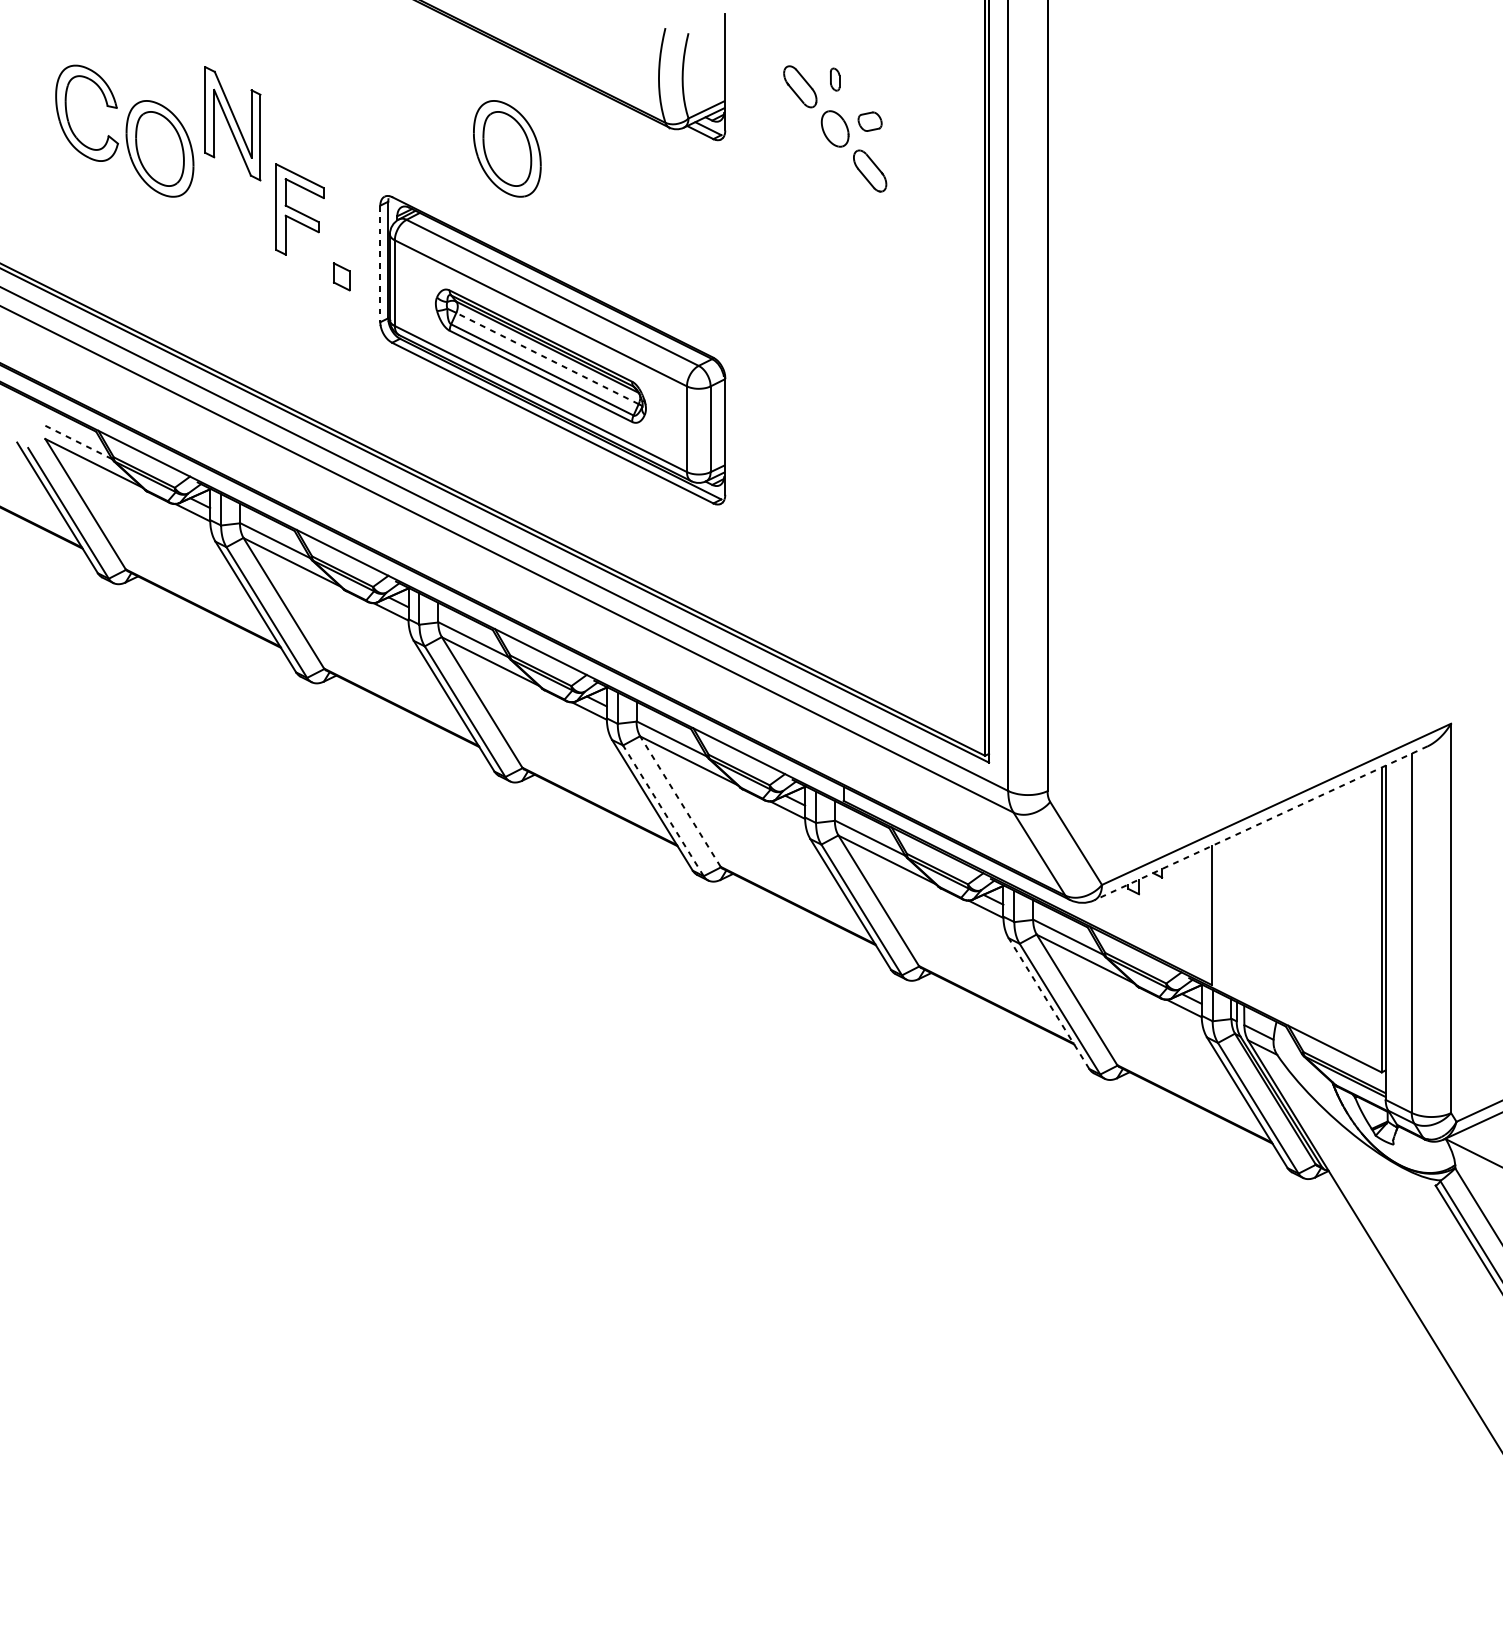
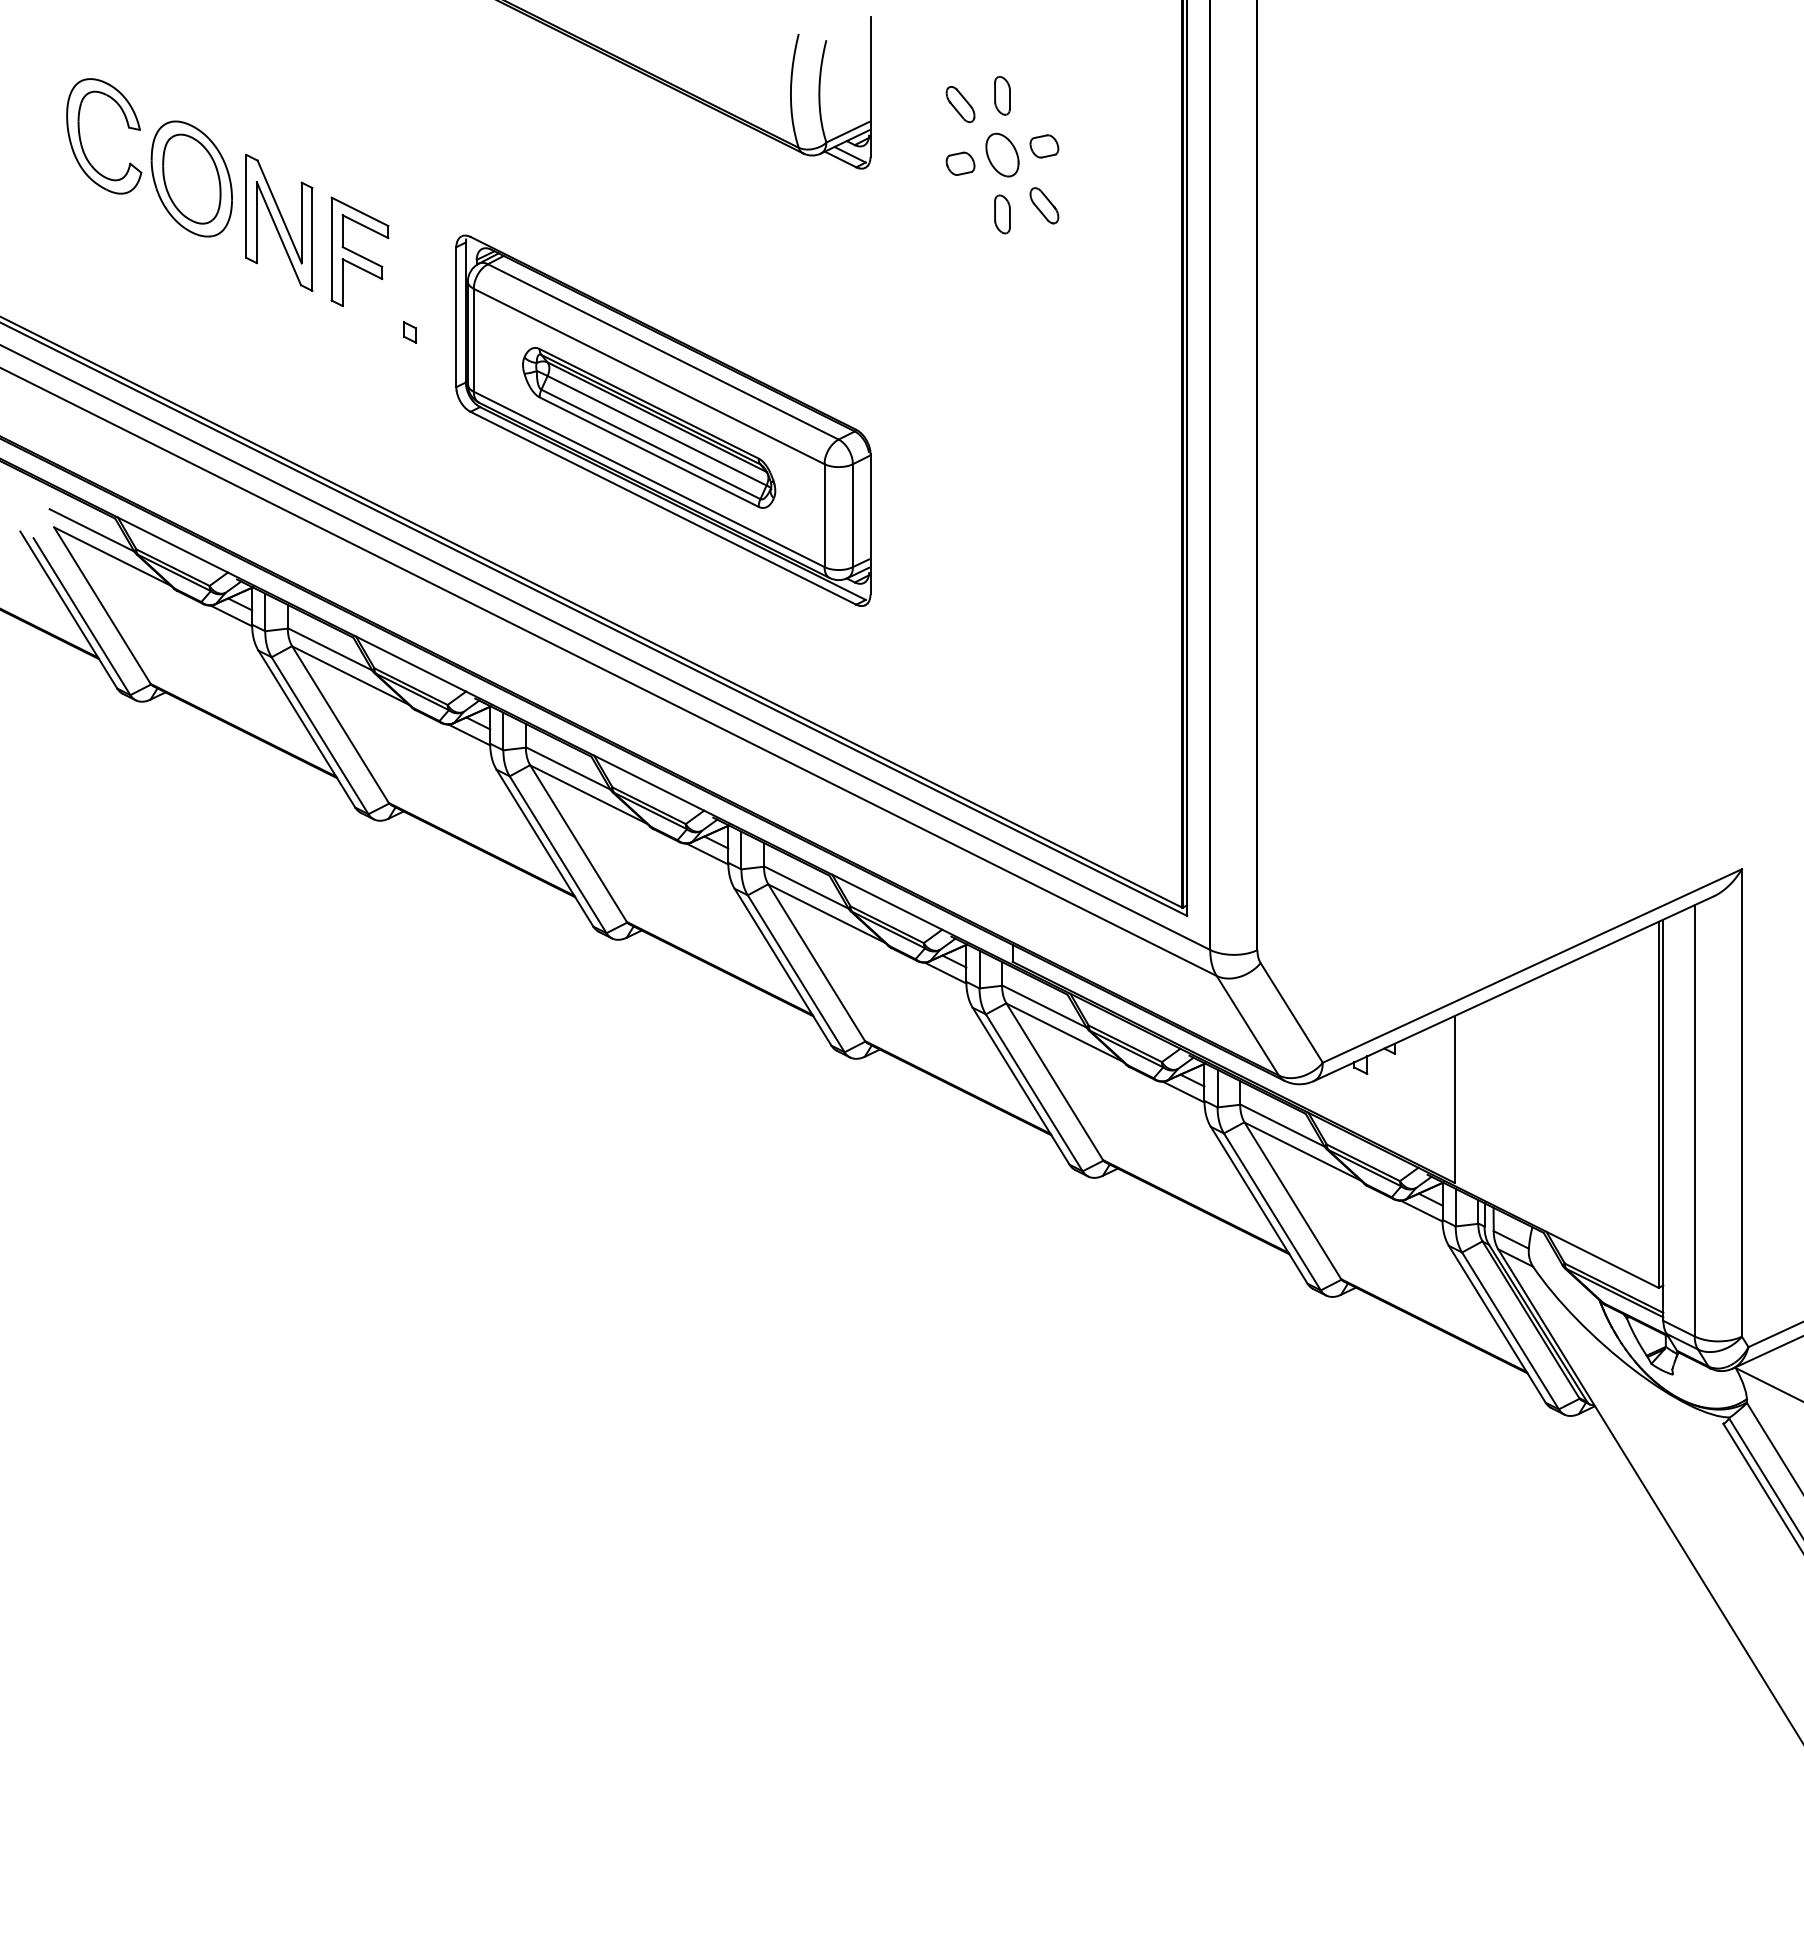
part: (835, 79) -> (1002, 95), size x1.43
part: (800, 86) -> (960, 104), size x0.71
part: (233, 123) -> (279, 222), moved
part: (800, 135) -> (960, 163), added
part: (507, 148) -> (608, 178), removed
part: (870, 170) -> (1044, 205), size x0.71
part: (835, 178) -> (1002, 214), added
line: (380, 264) -> (456, 317), dashed -> solid
part: (342, 276) -> (410, 332), size x0.62
line: (547, 358) -> (656, 430), dashed -> solid
line: (76, 441) -> (91, 530), dashed -> solid
line: (680, 801) -> (816, 962), dashed -> solid
line: (662, 810) -> (795, 973), dashed -> solid
line: (1260, 823) -> (1513, 988), dashed -> solid
line: (1048, 1002) -> (1258, 1204), dashed -> solid

